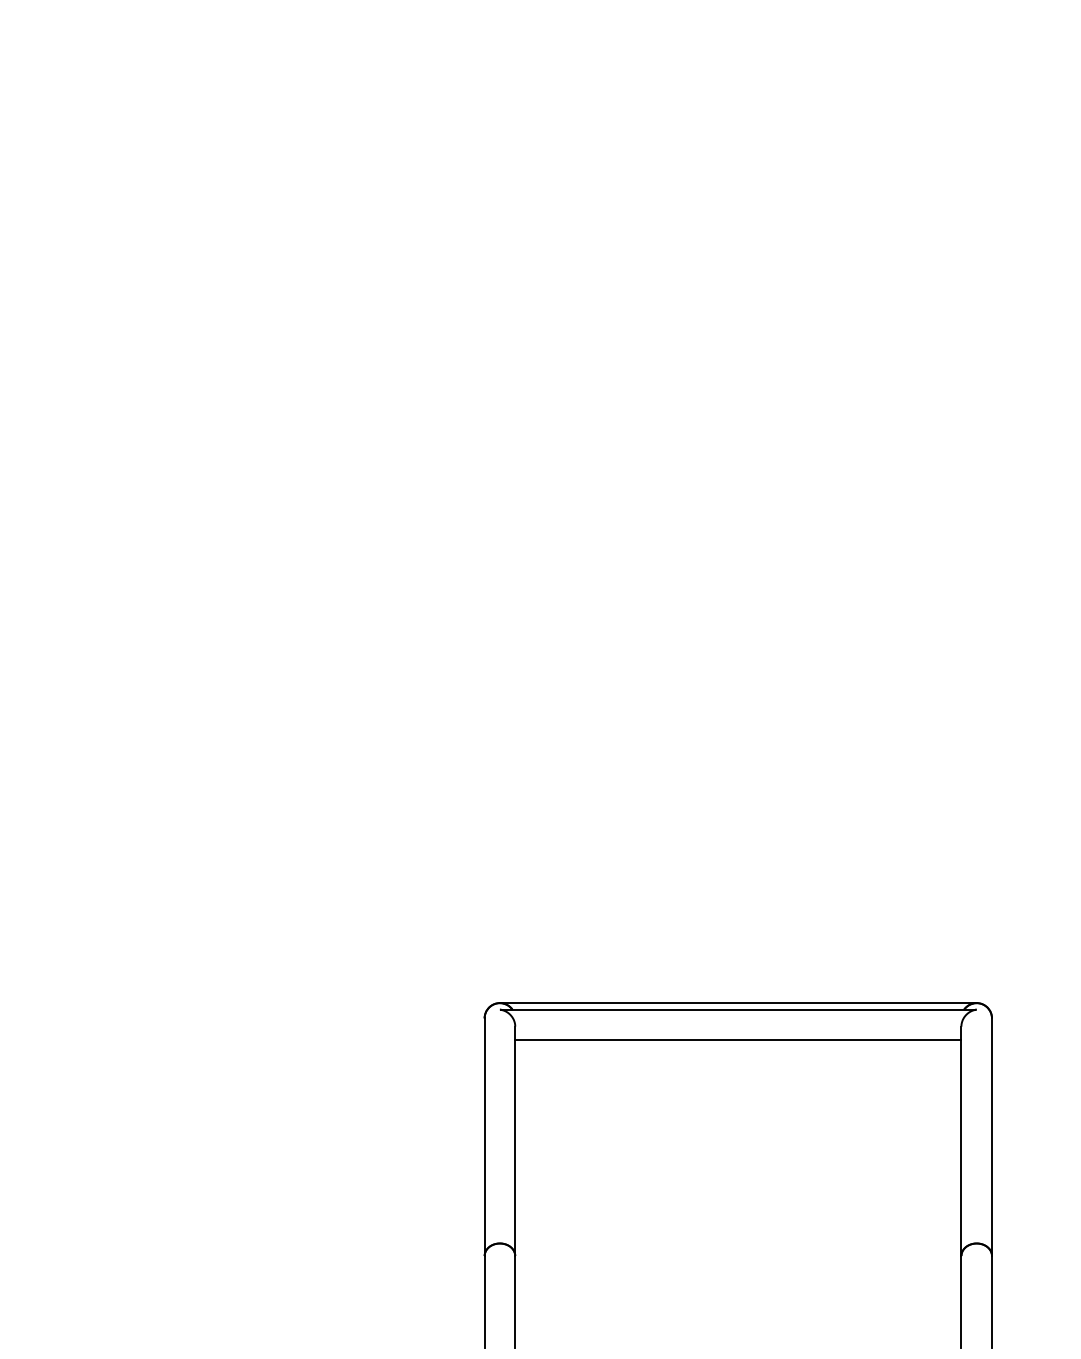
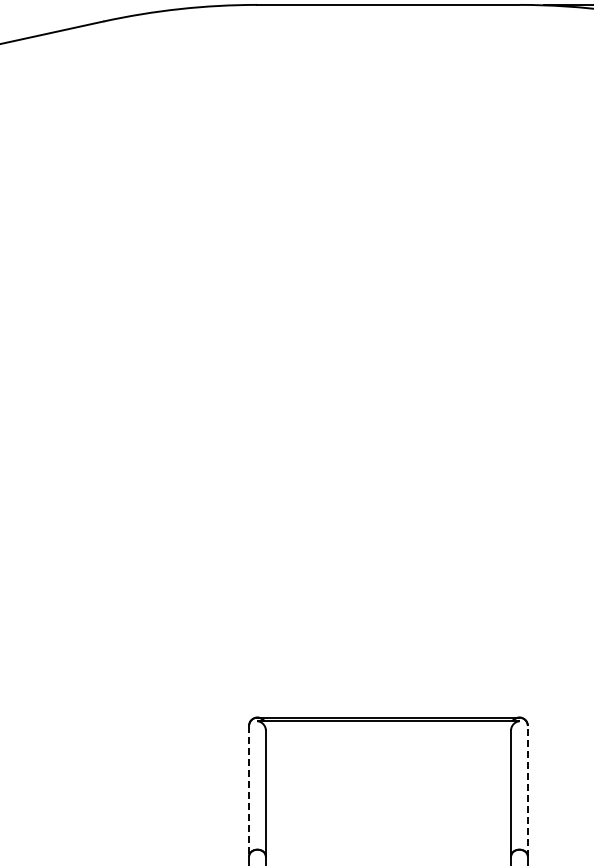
line: (738, 1041) -> (388, 738), removed
line: (991, 1135) -> (527, 790), solid -> dashed
line: (485, 1137) -> (249, 791), solid -> dashed

